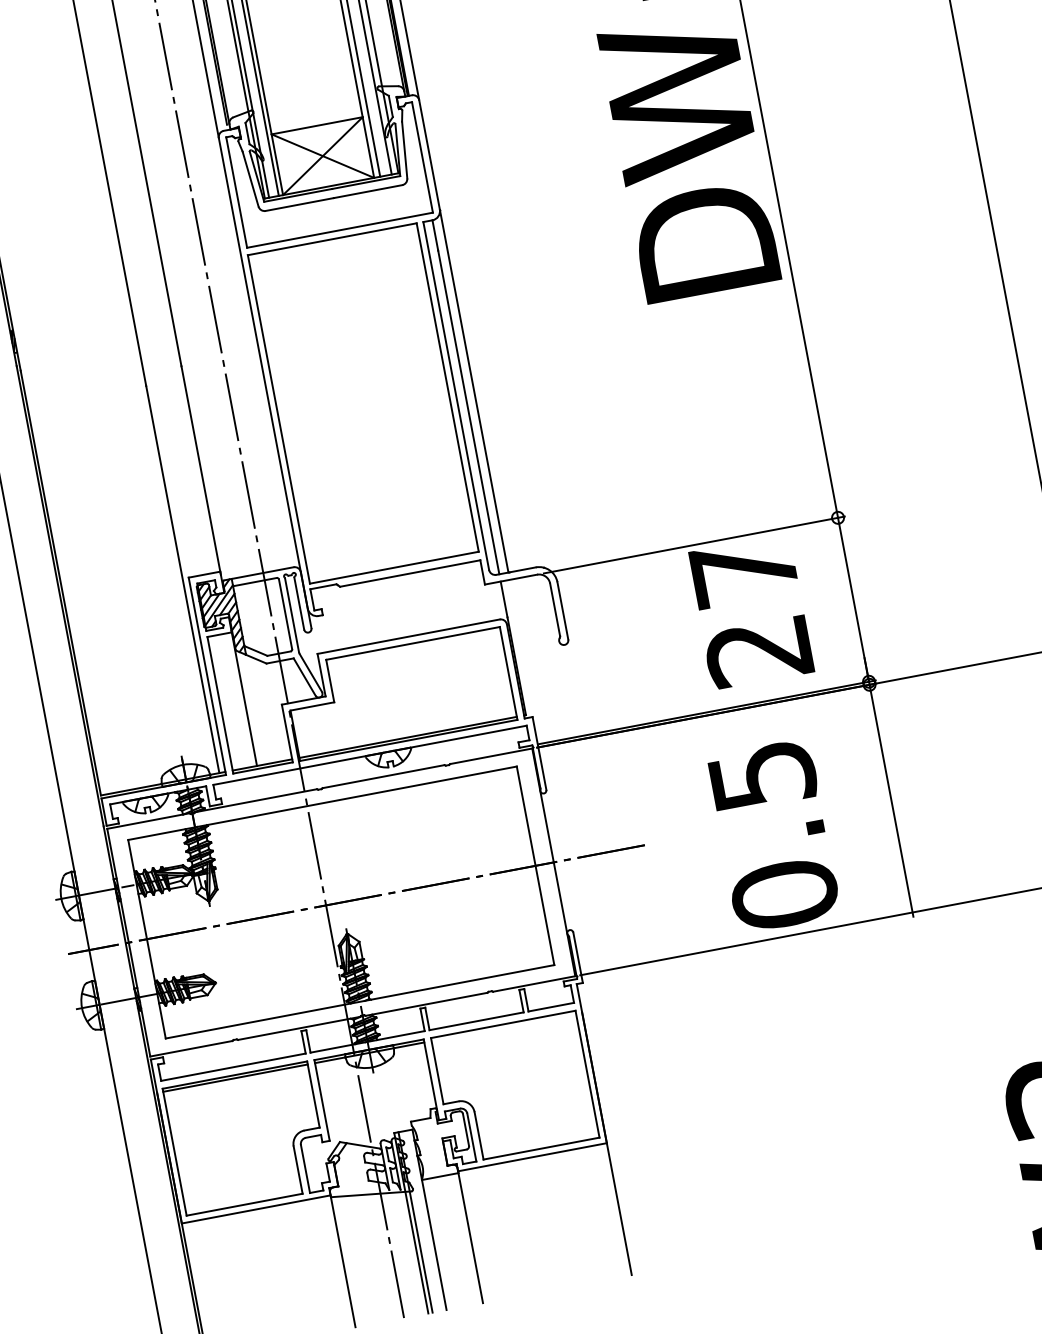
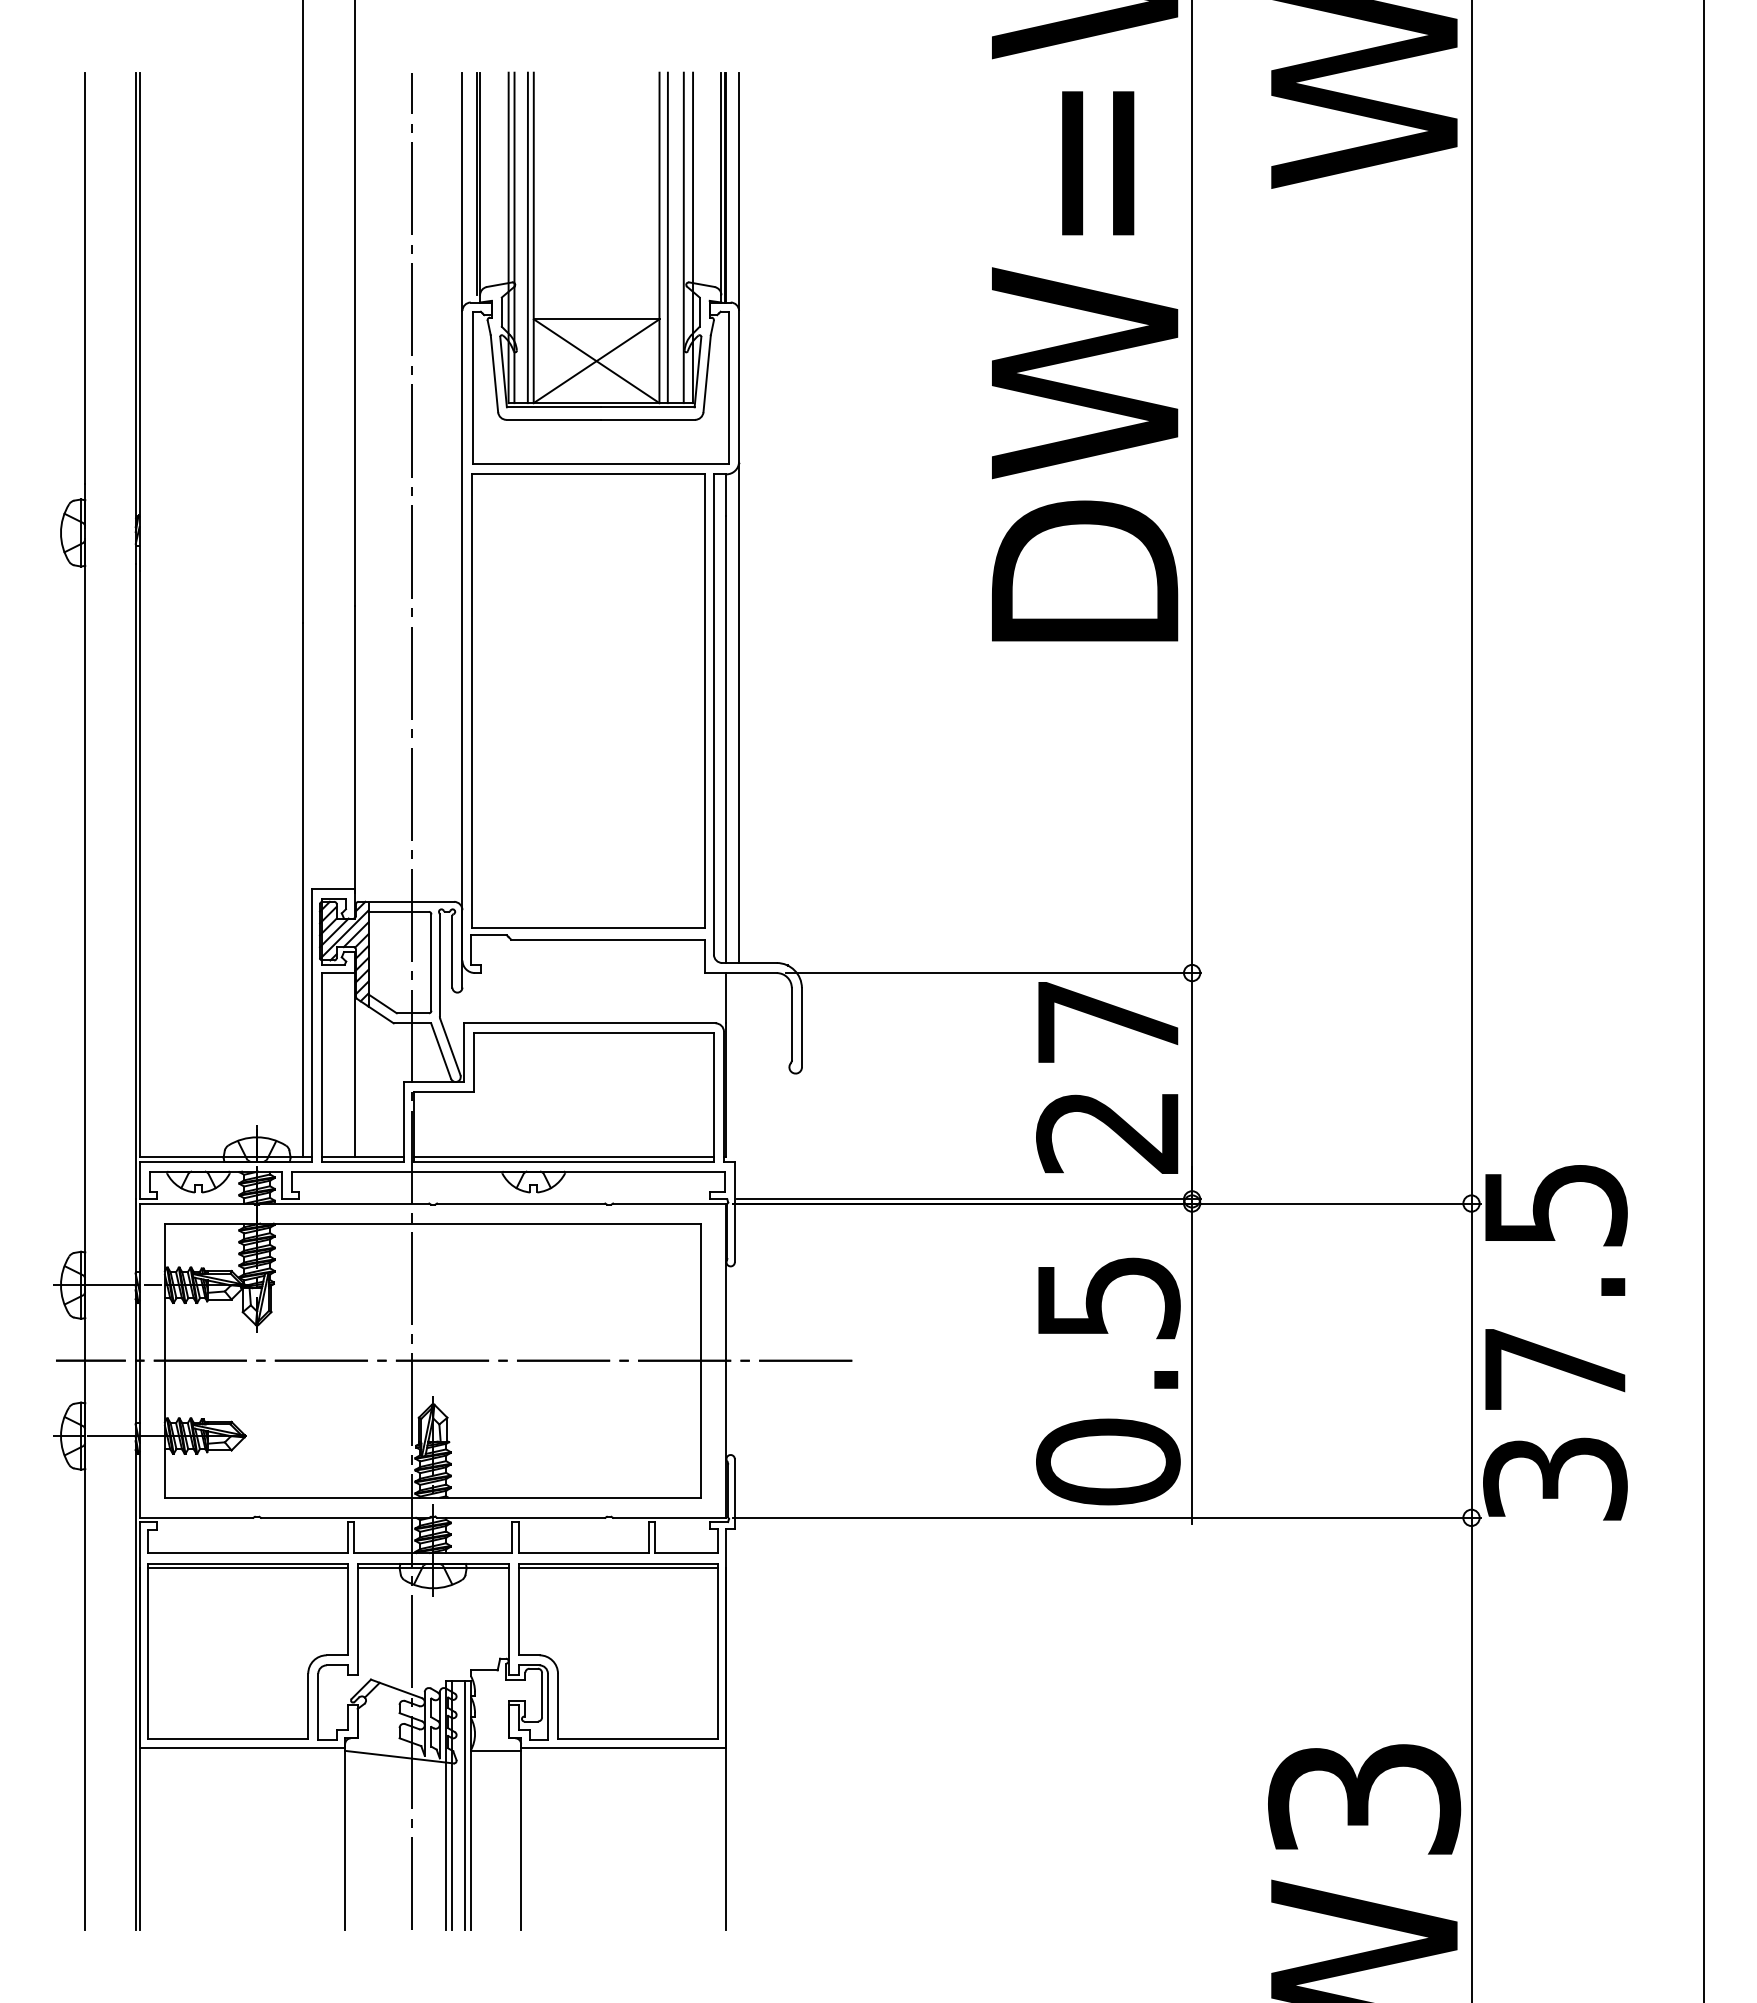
text: (751, 611) -> (1107, 1077), moved
text: (773, 836) -> (1108, 1381), moved
line: (504, 1027) -> (618, 1568), added
line: (424, 1220) -> (464, 1805), added

